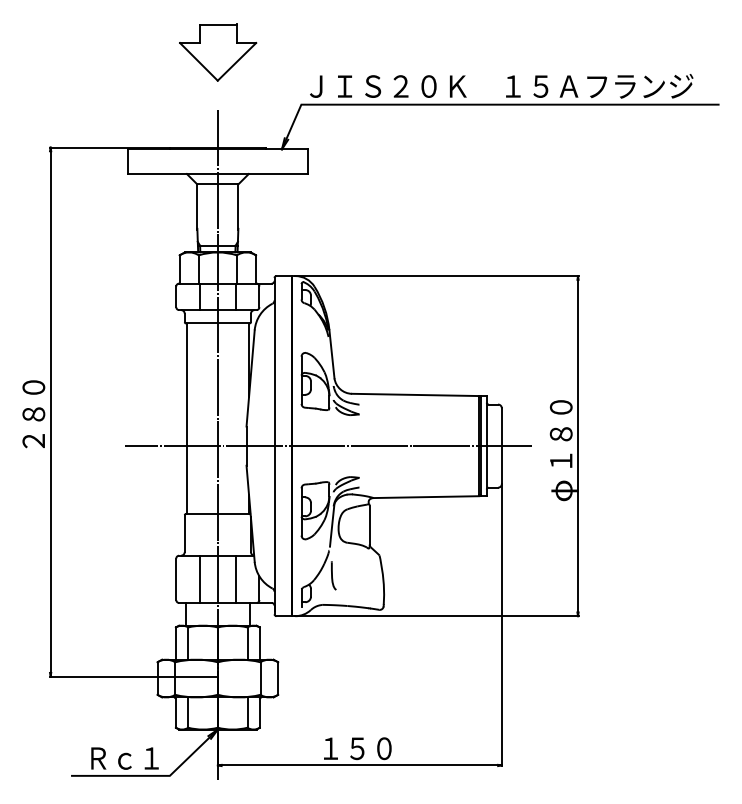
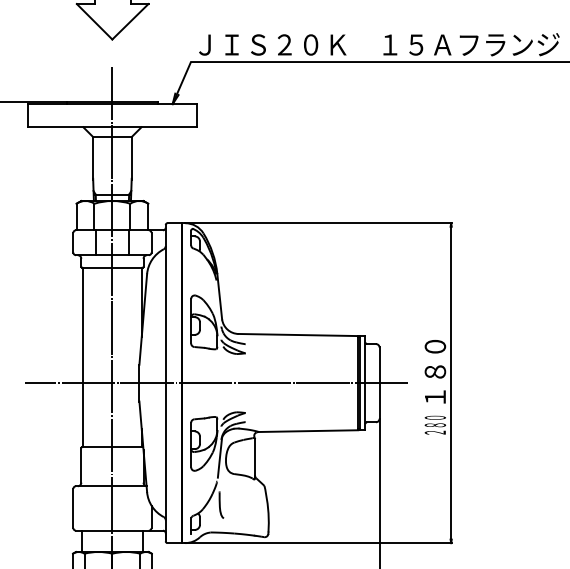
text: (563, 490) -> (437, 424), φ -> ２８０
line: (199, 578) -> (95, 507), removed
line: (235, 578) -> (129, 507), removed

